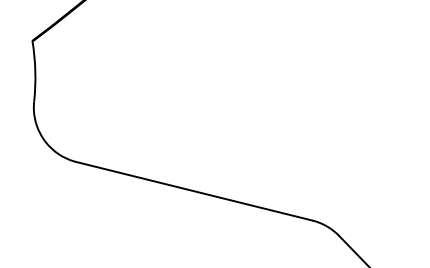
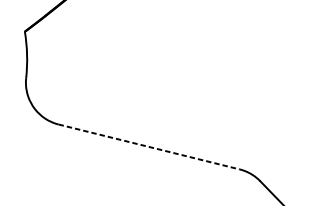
line: (194, 191) -> (149, 147), solid -> dashed

